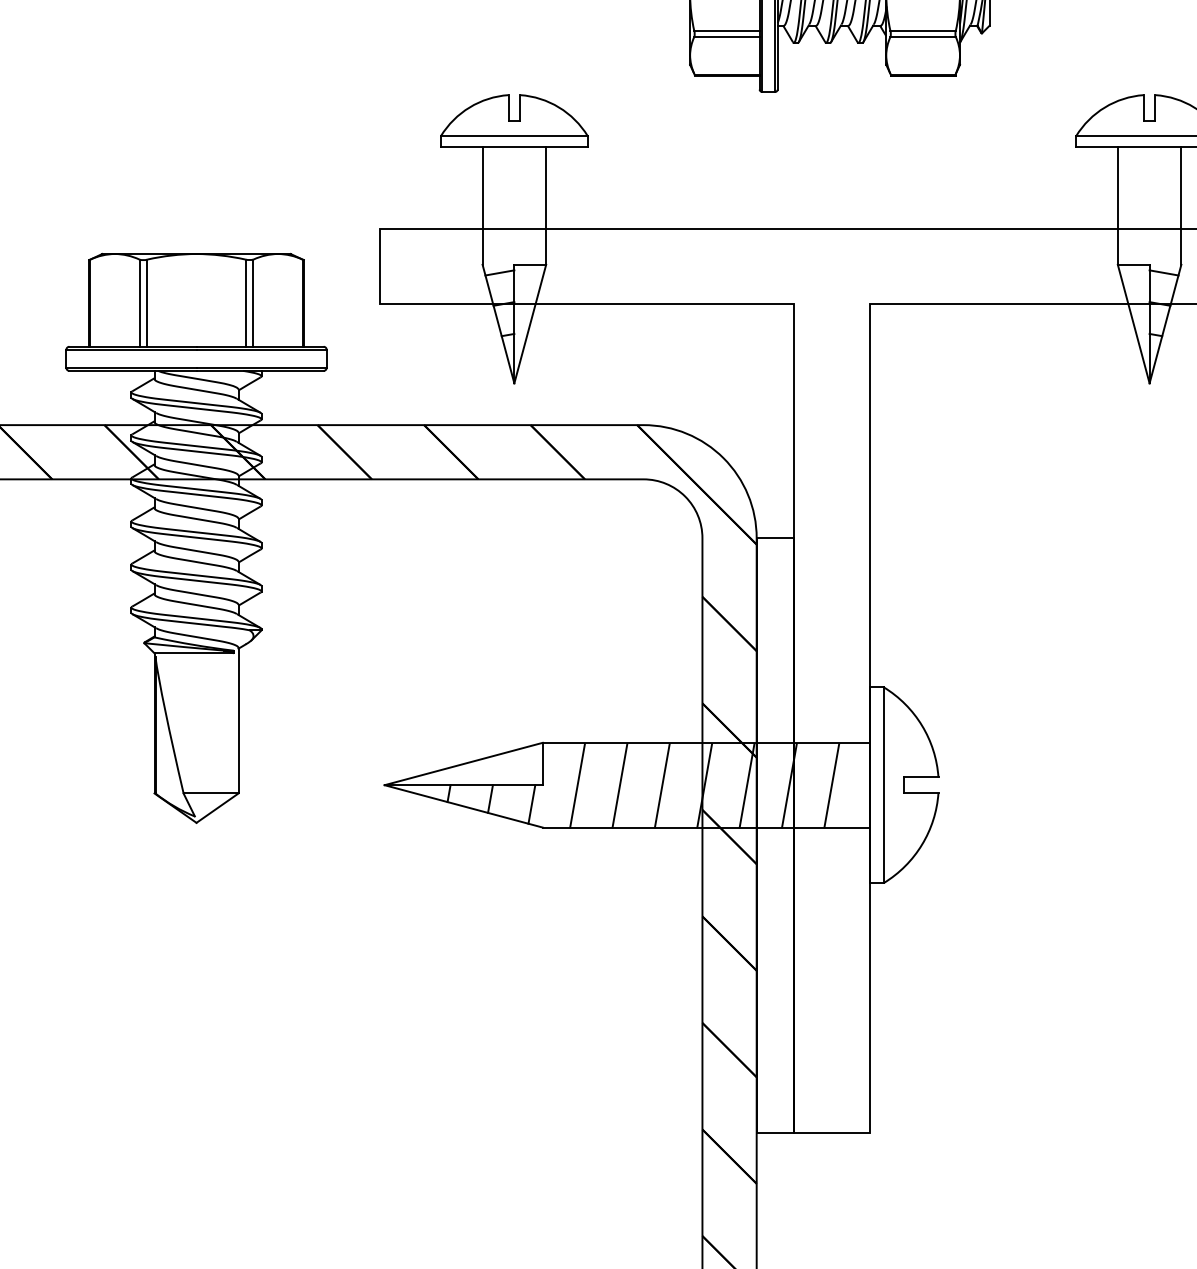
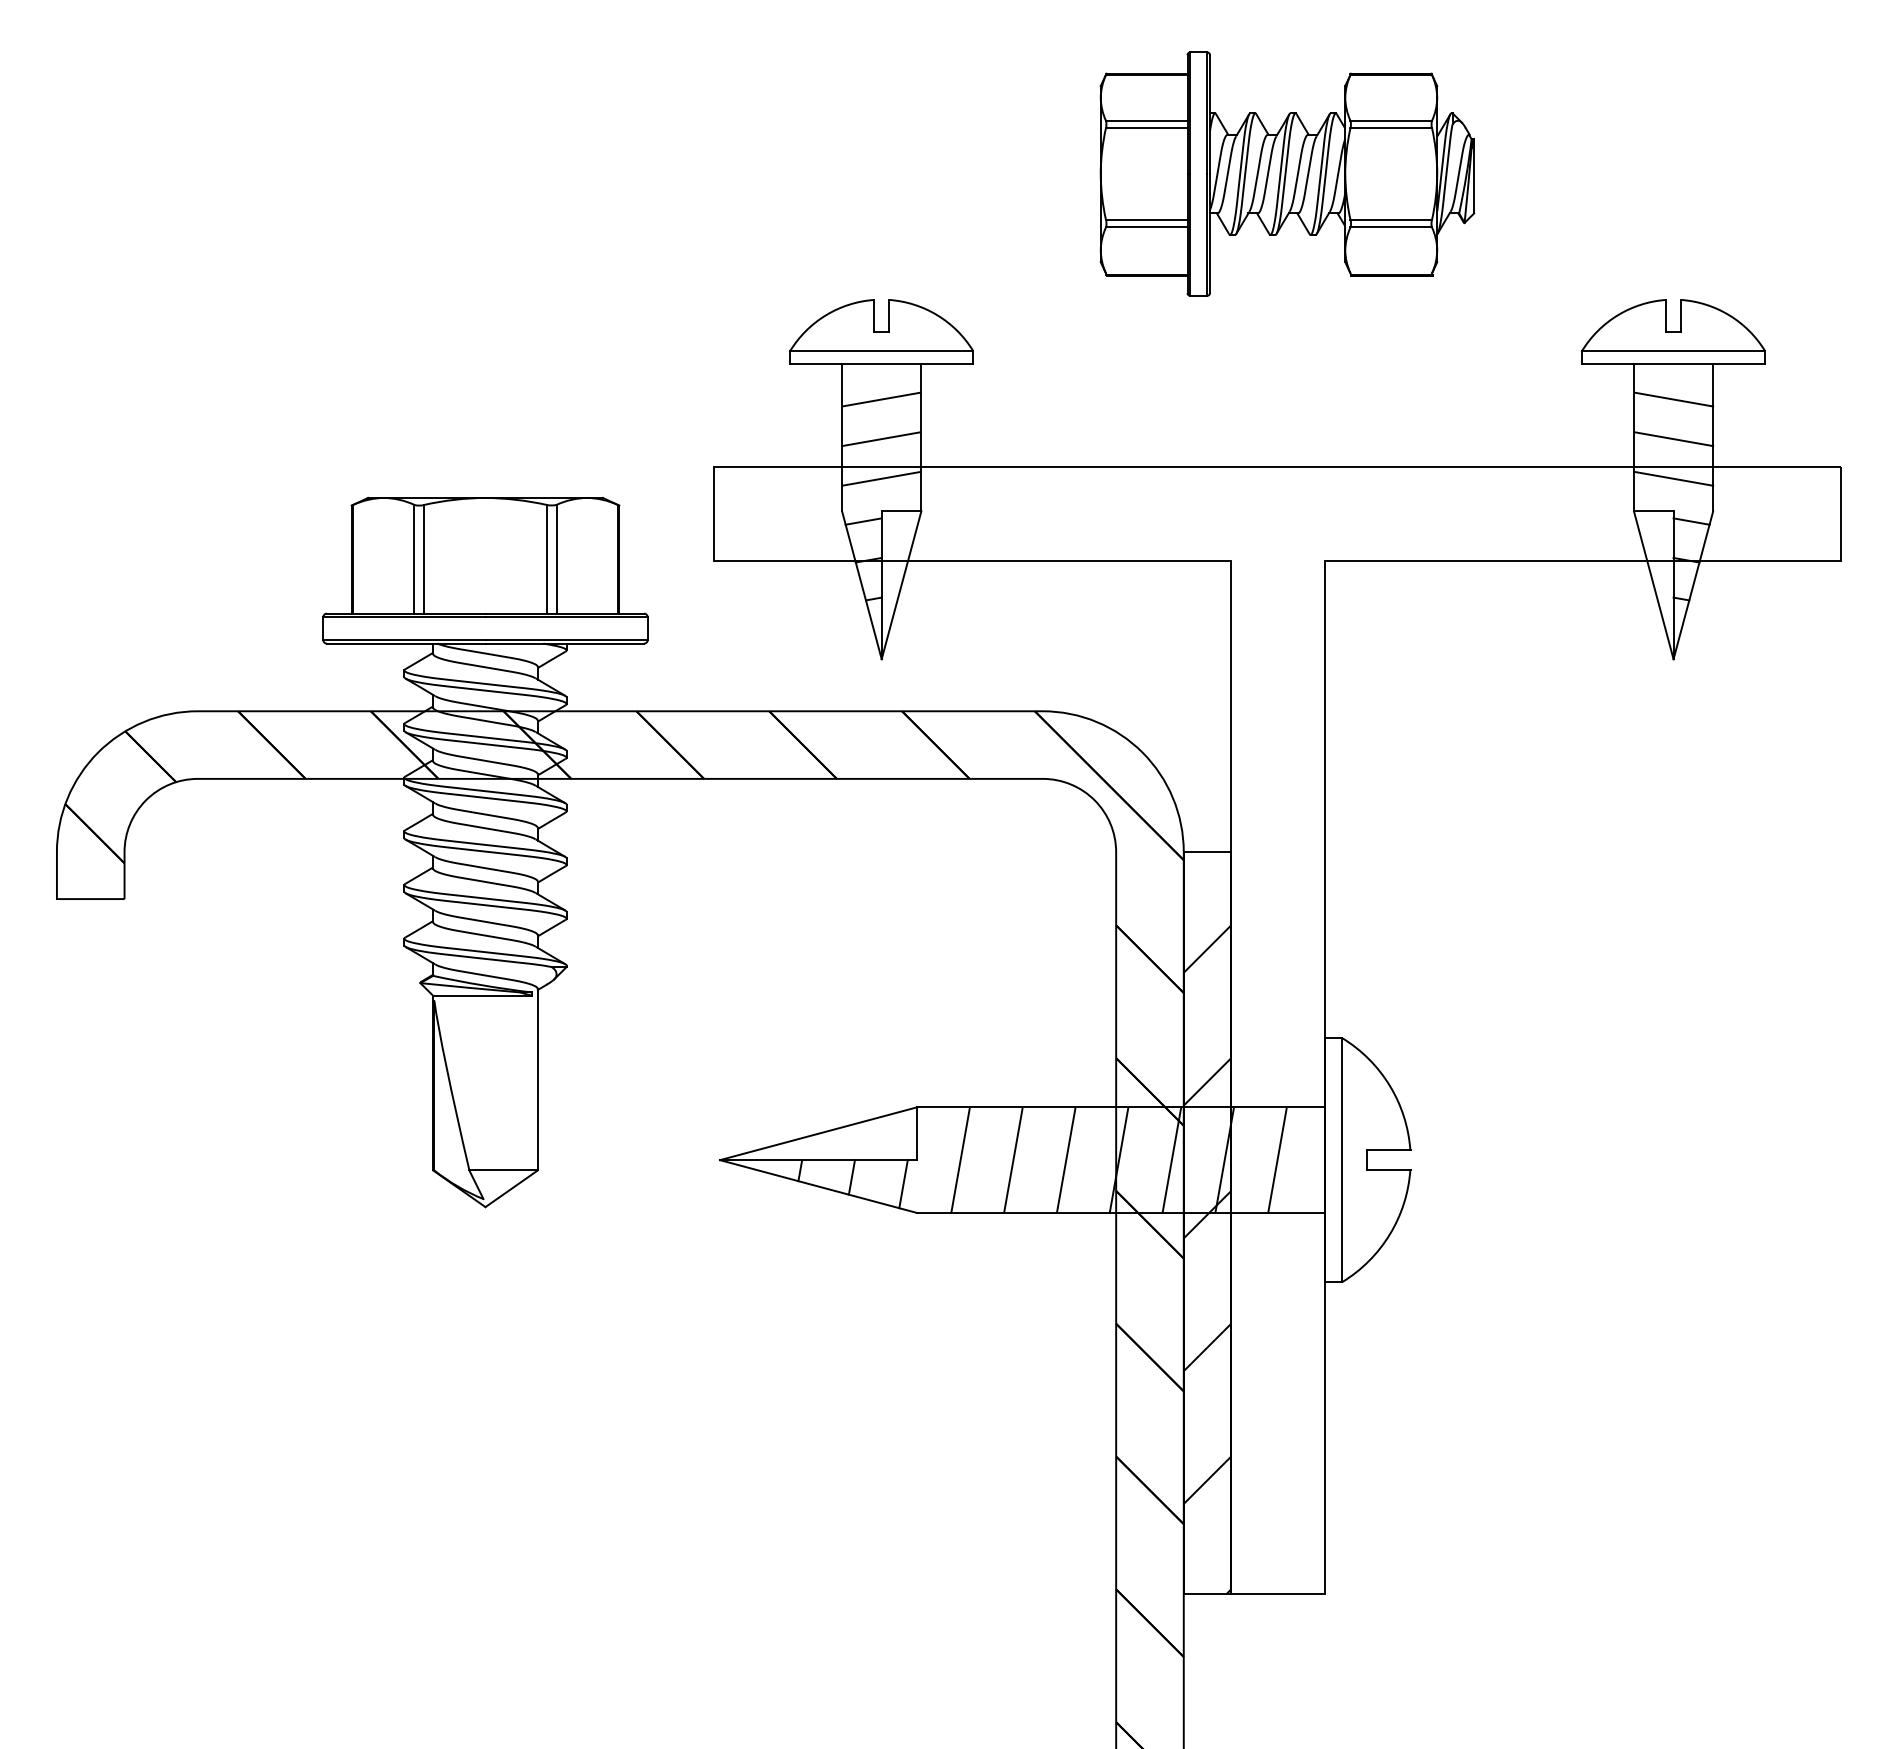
line: (514, 175) -> (881, 399), added
line: (1150, 175) -> (1674, 399), added
line: (514, 207) -> (881, 439), added
line: (1150, 207) -> (1674, 439), added
line: (514, 238) -> (881, 478), added
line: (1150, 238) -> (1674, 478), added
hatch: (774, 864) -> (1206, 1259), added

